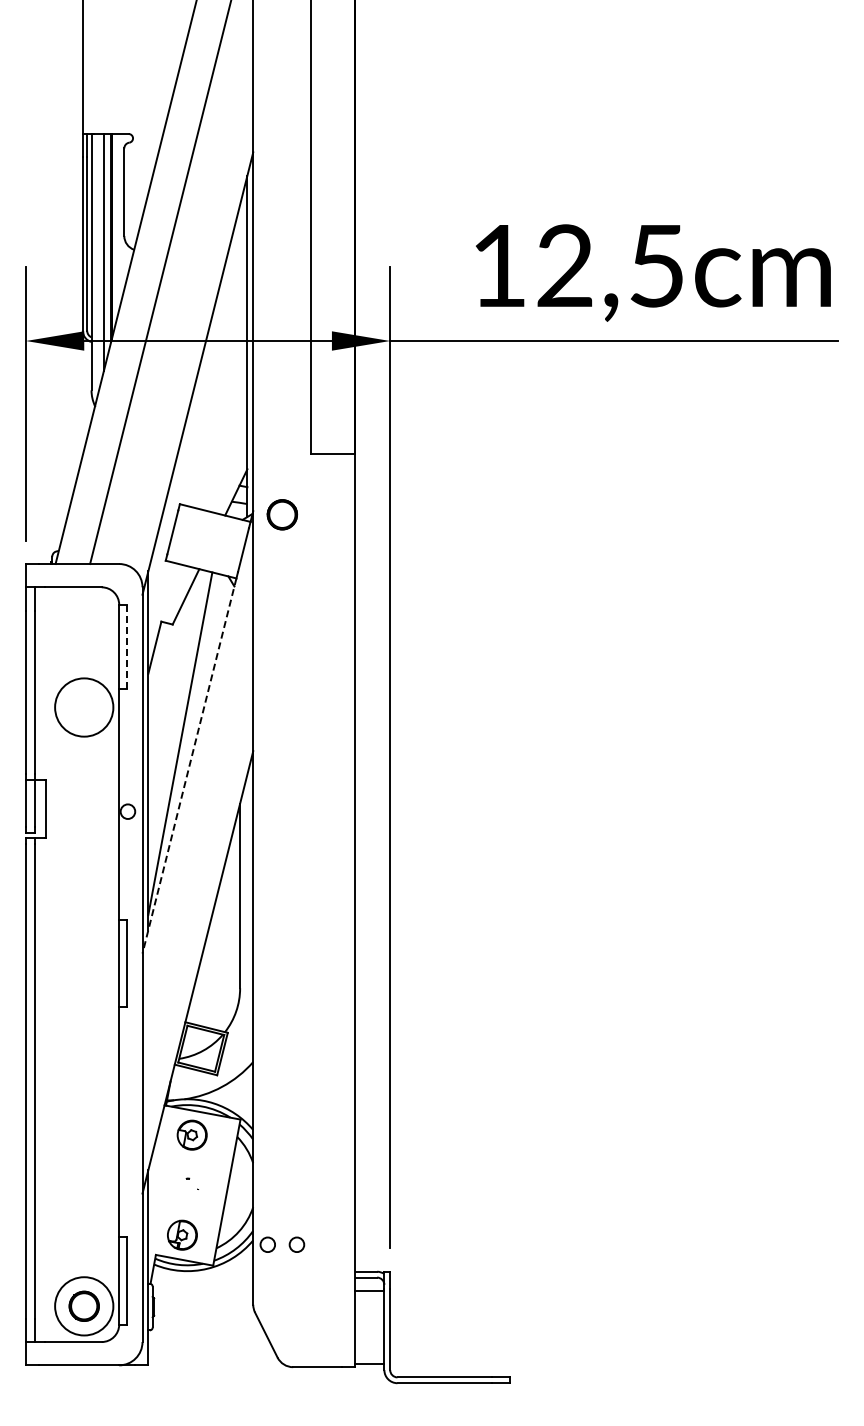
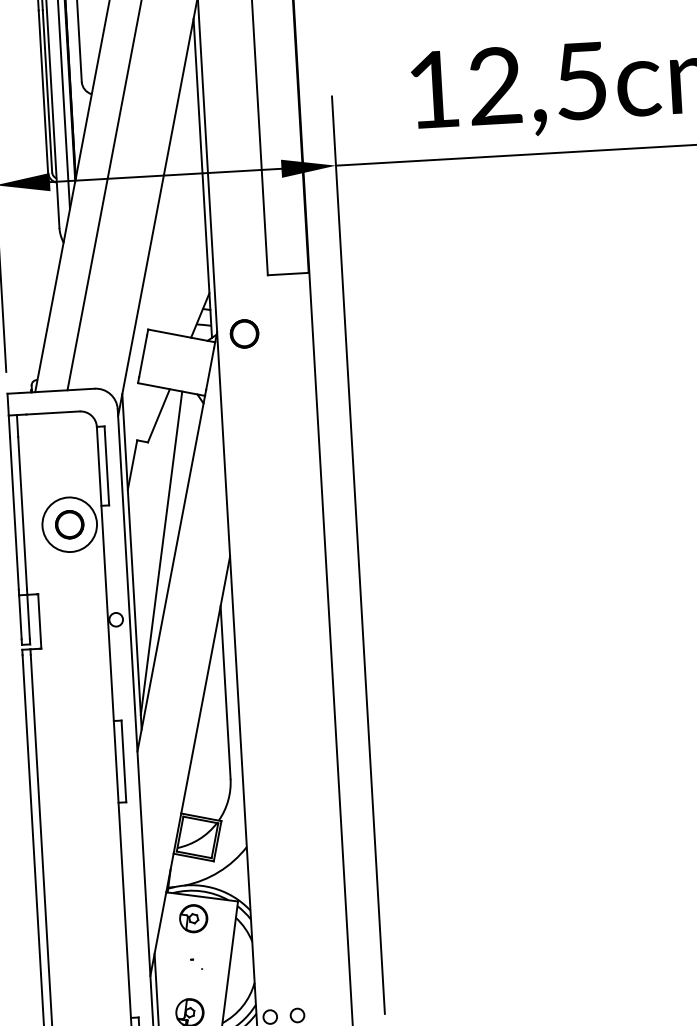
line: (127, 646) -> (106, 465), dashed -> solid
part: (83, 707) -> (69, 524), added
line: (189, 766) -> (171, 574), dashed -> solid

